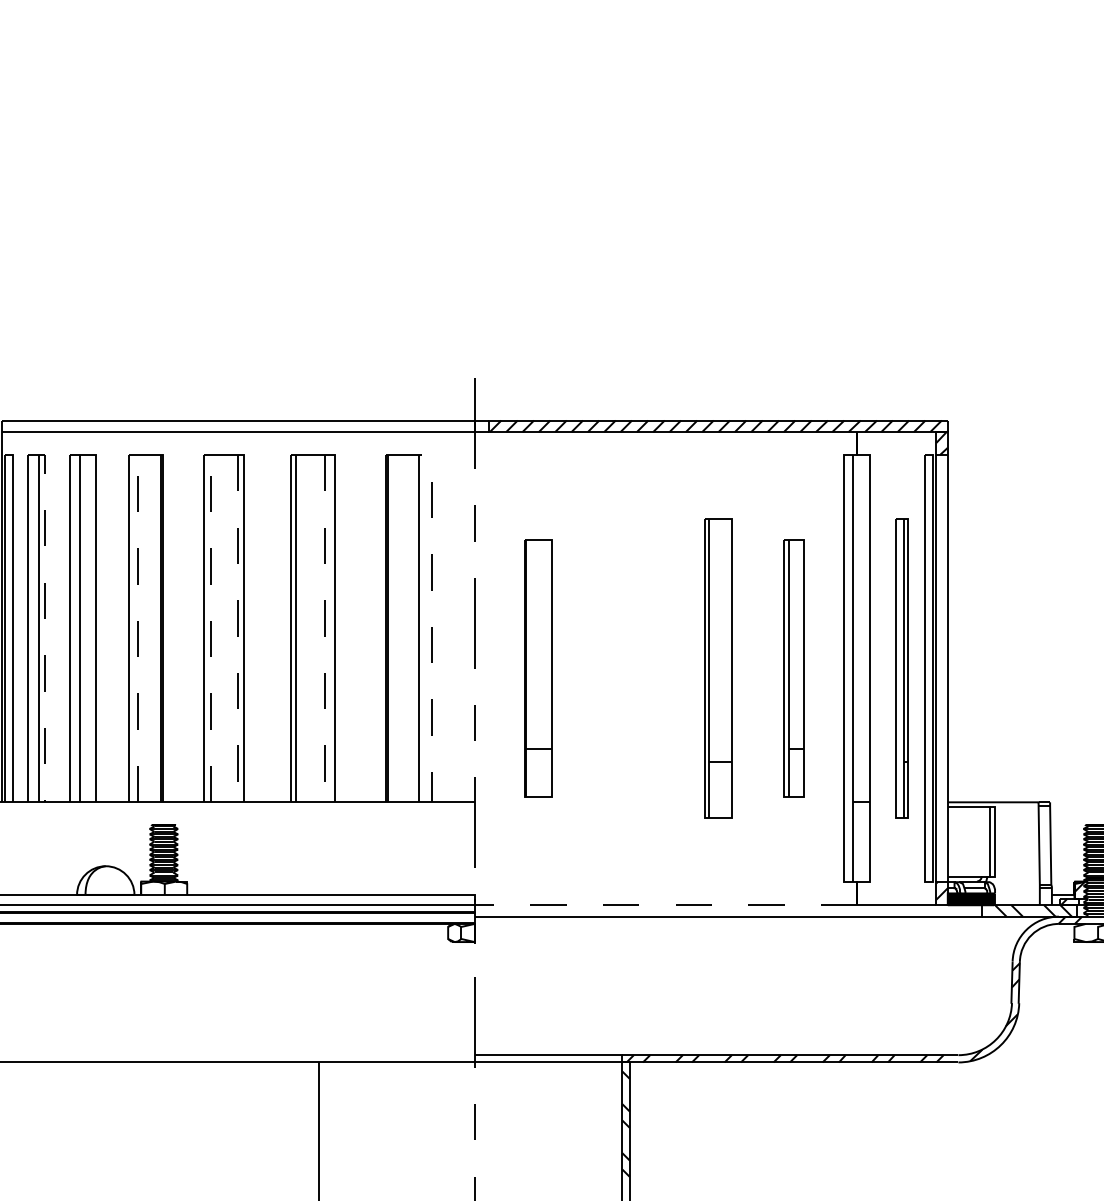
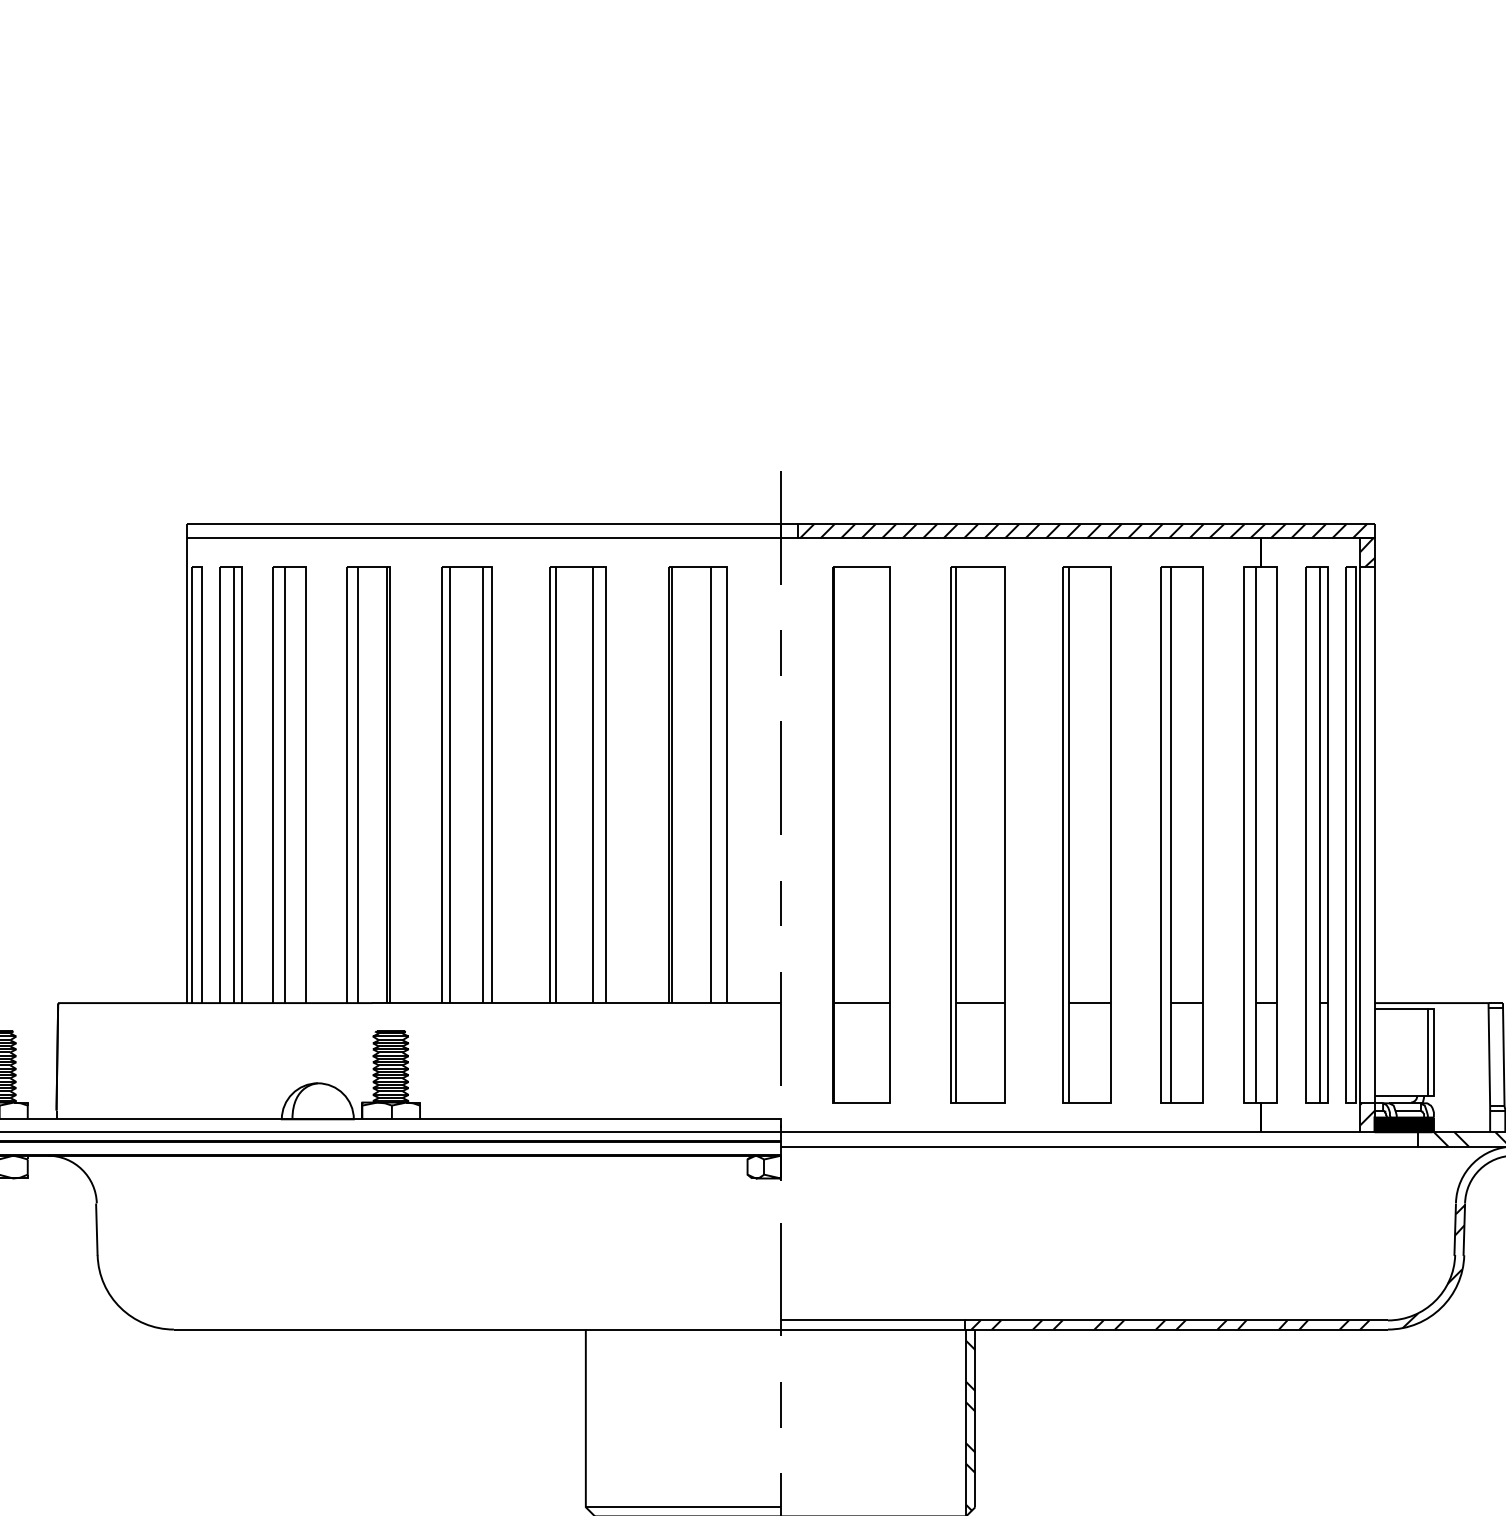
line: (432, 605) -> (727, 756), dashed -> solid
line: (44, 619) -> (241, 773), dashed -> solid
line: (138, 628) -> (358, 785), dashed -> solid
line: (210, 628) -> (449, 785), dashed -> solid
line: (237, 628) -> (483, 785), dashed -> solid
line: (325, 628) -> (593, 785), dashed -> solid
part: (538, 667) -> (861, 834), size x1.67
part: (631, 667) -> (977, 834), added
part: (718, 667) -> (1086, 834), size x1.43
part: (793, 667) -> (1181, 834), size x1.67
part: (901, 667) -> (1316, 834), size x1.43
line: (665, 905) -> (1020, 1132), dashed -> solid

